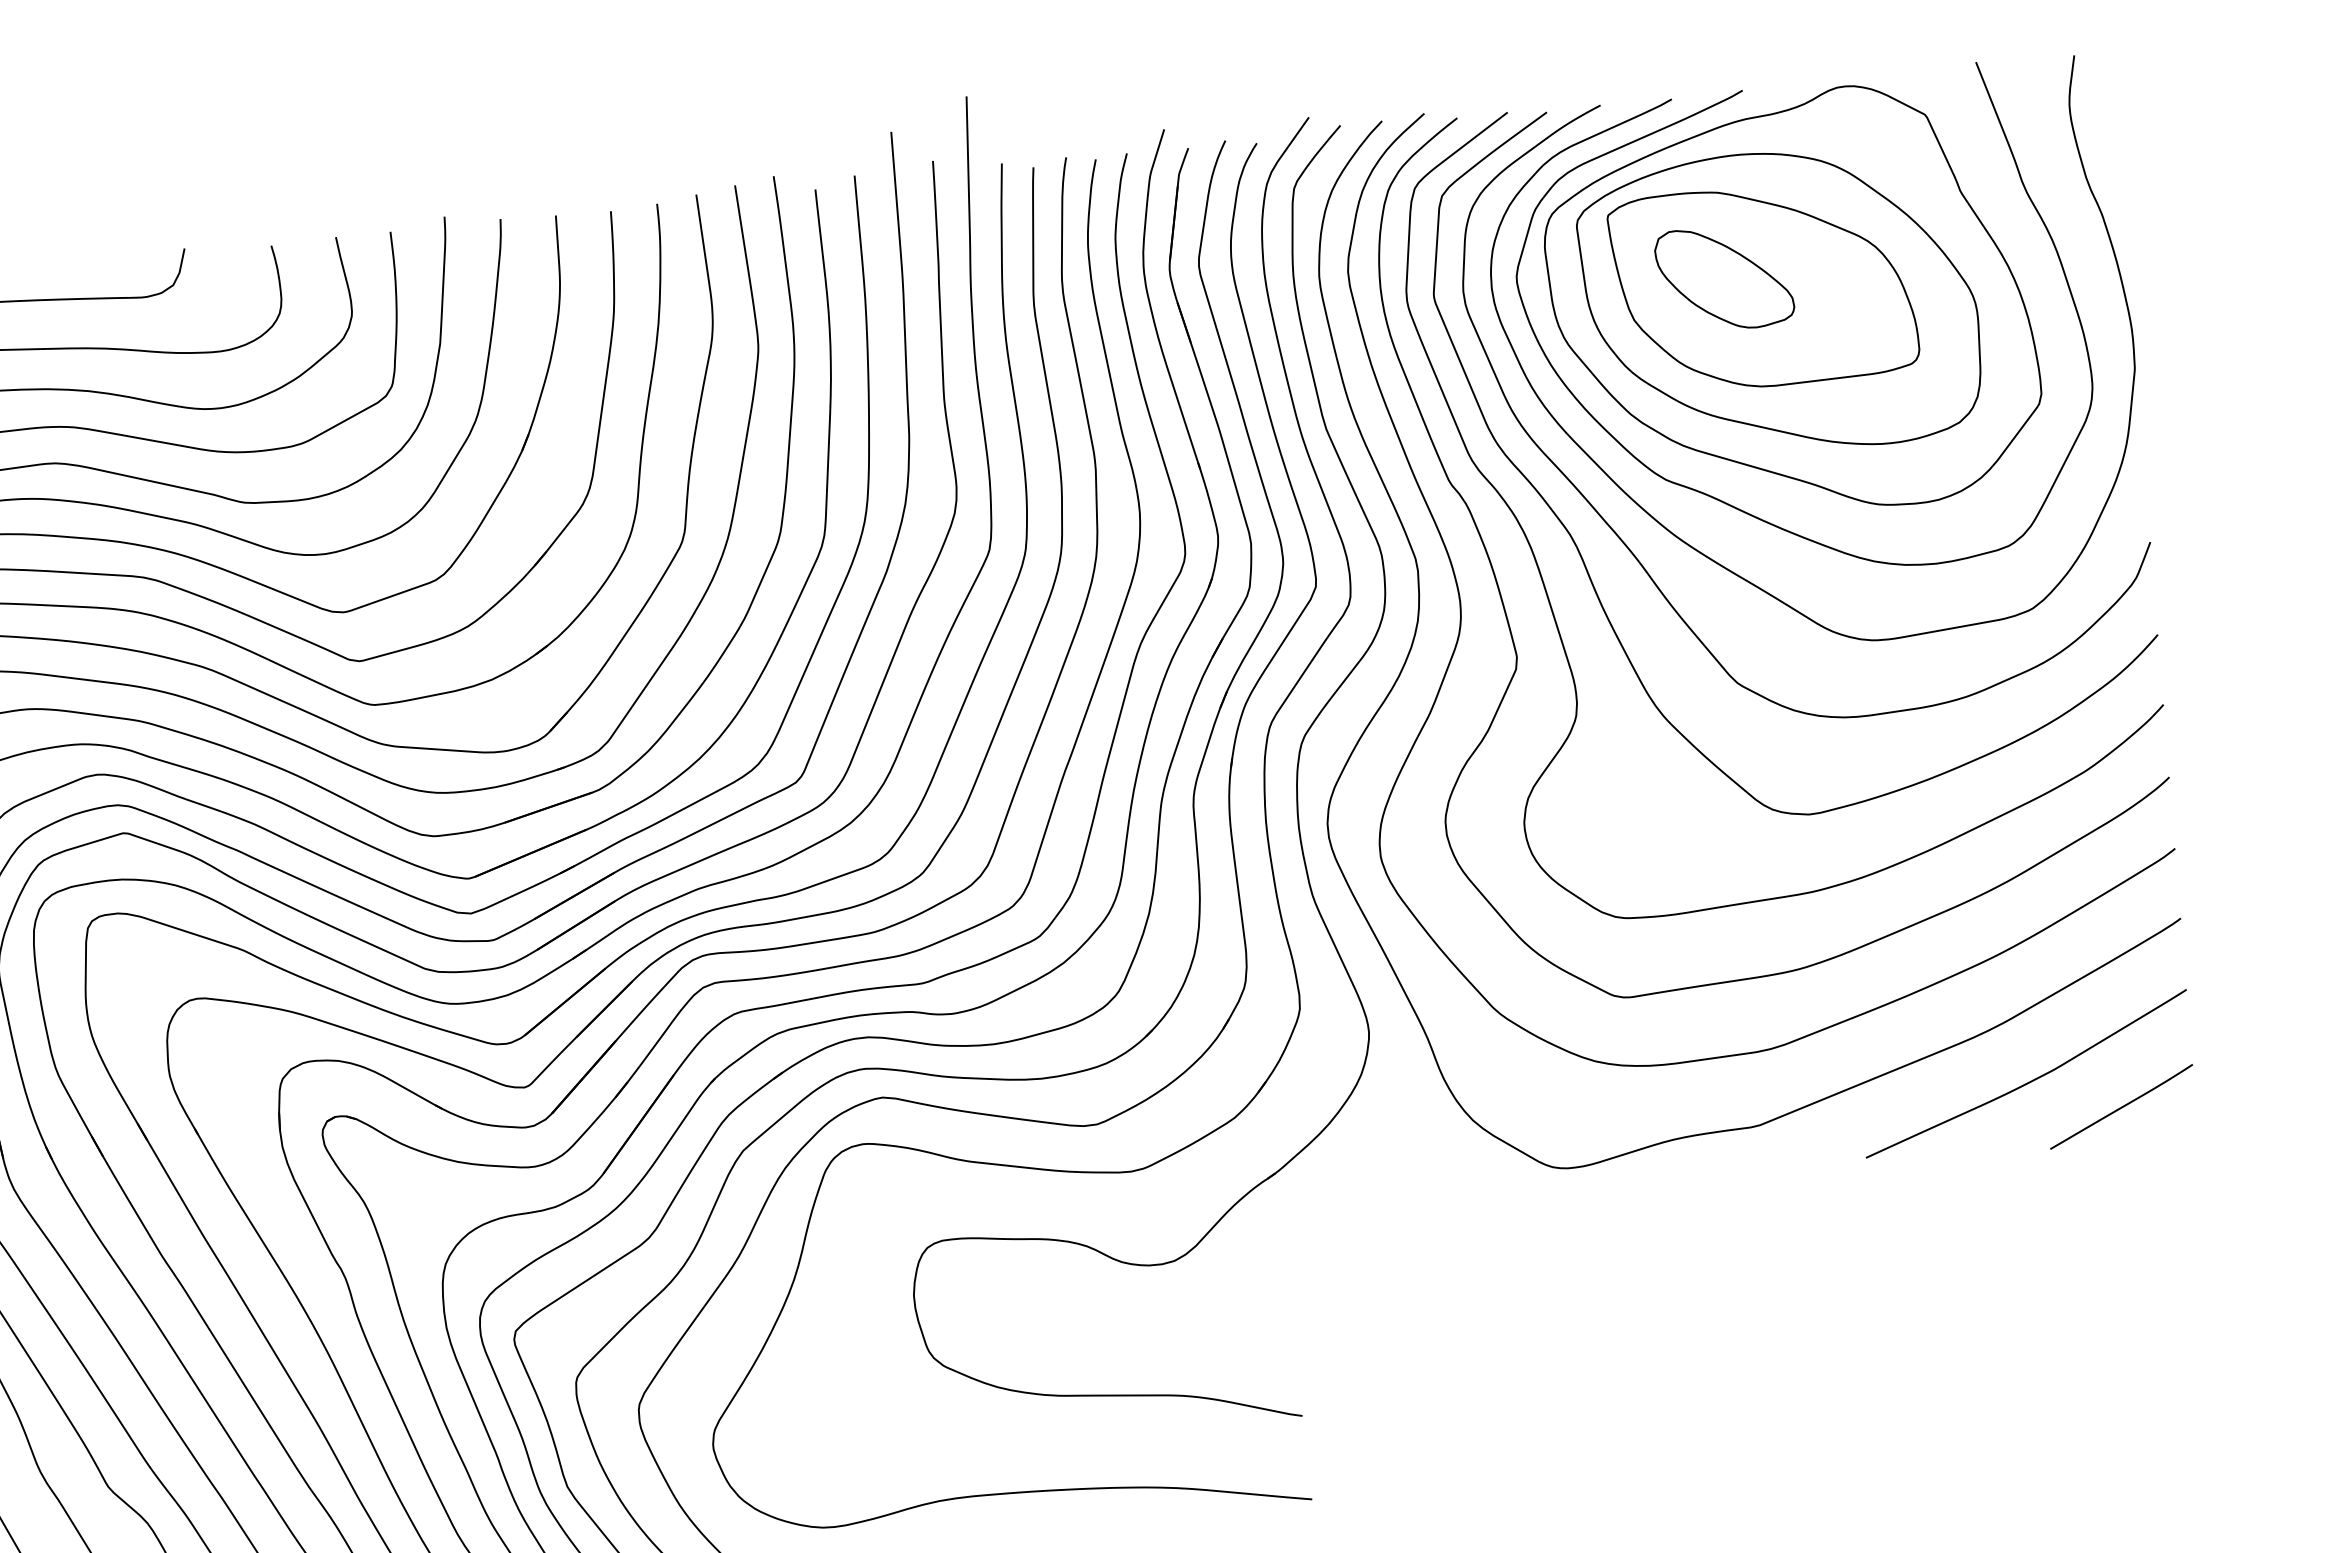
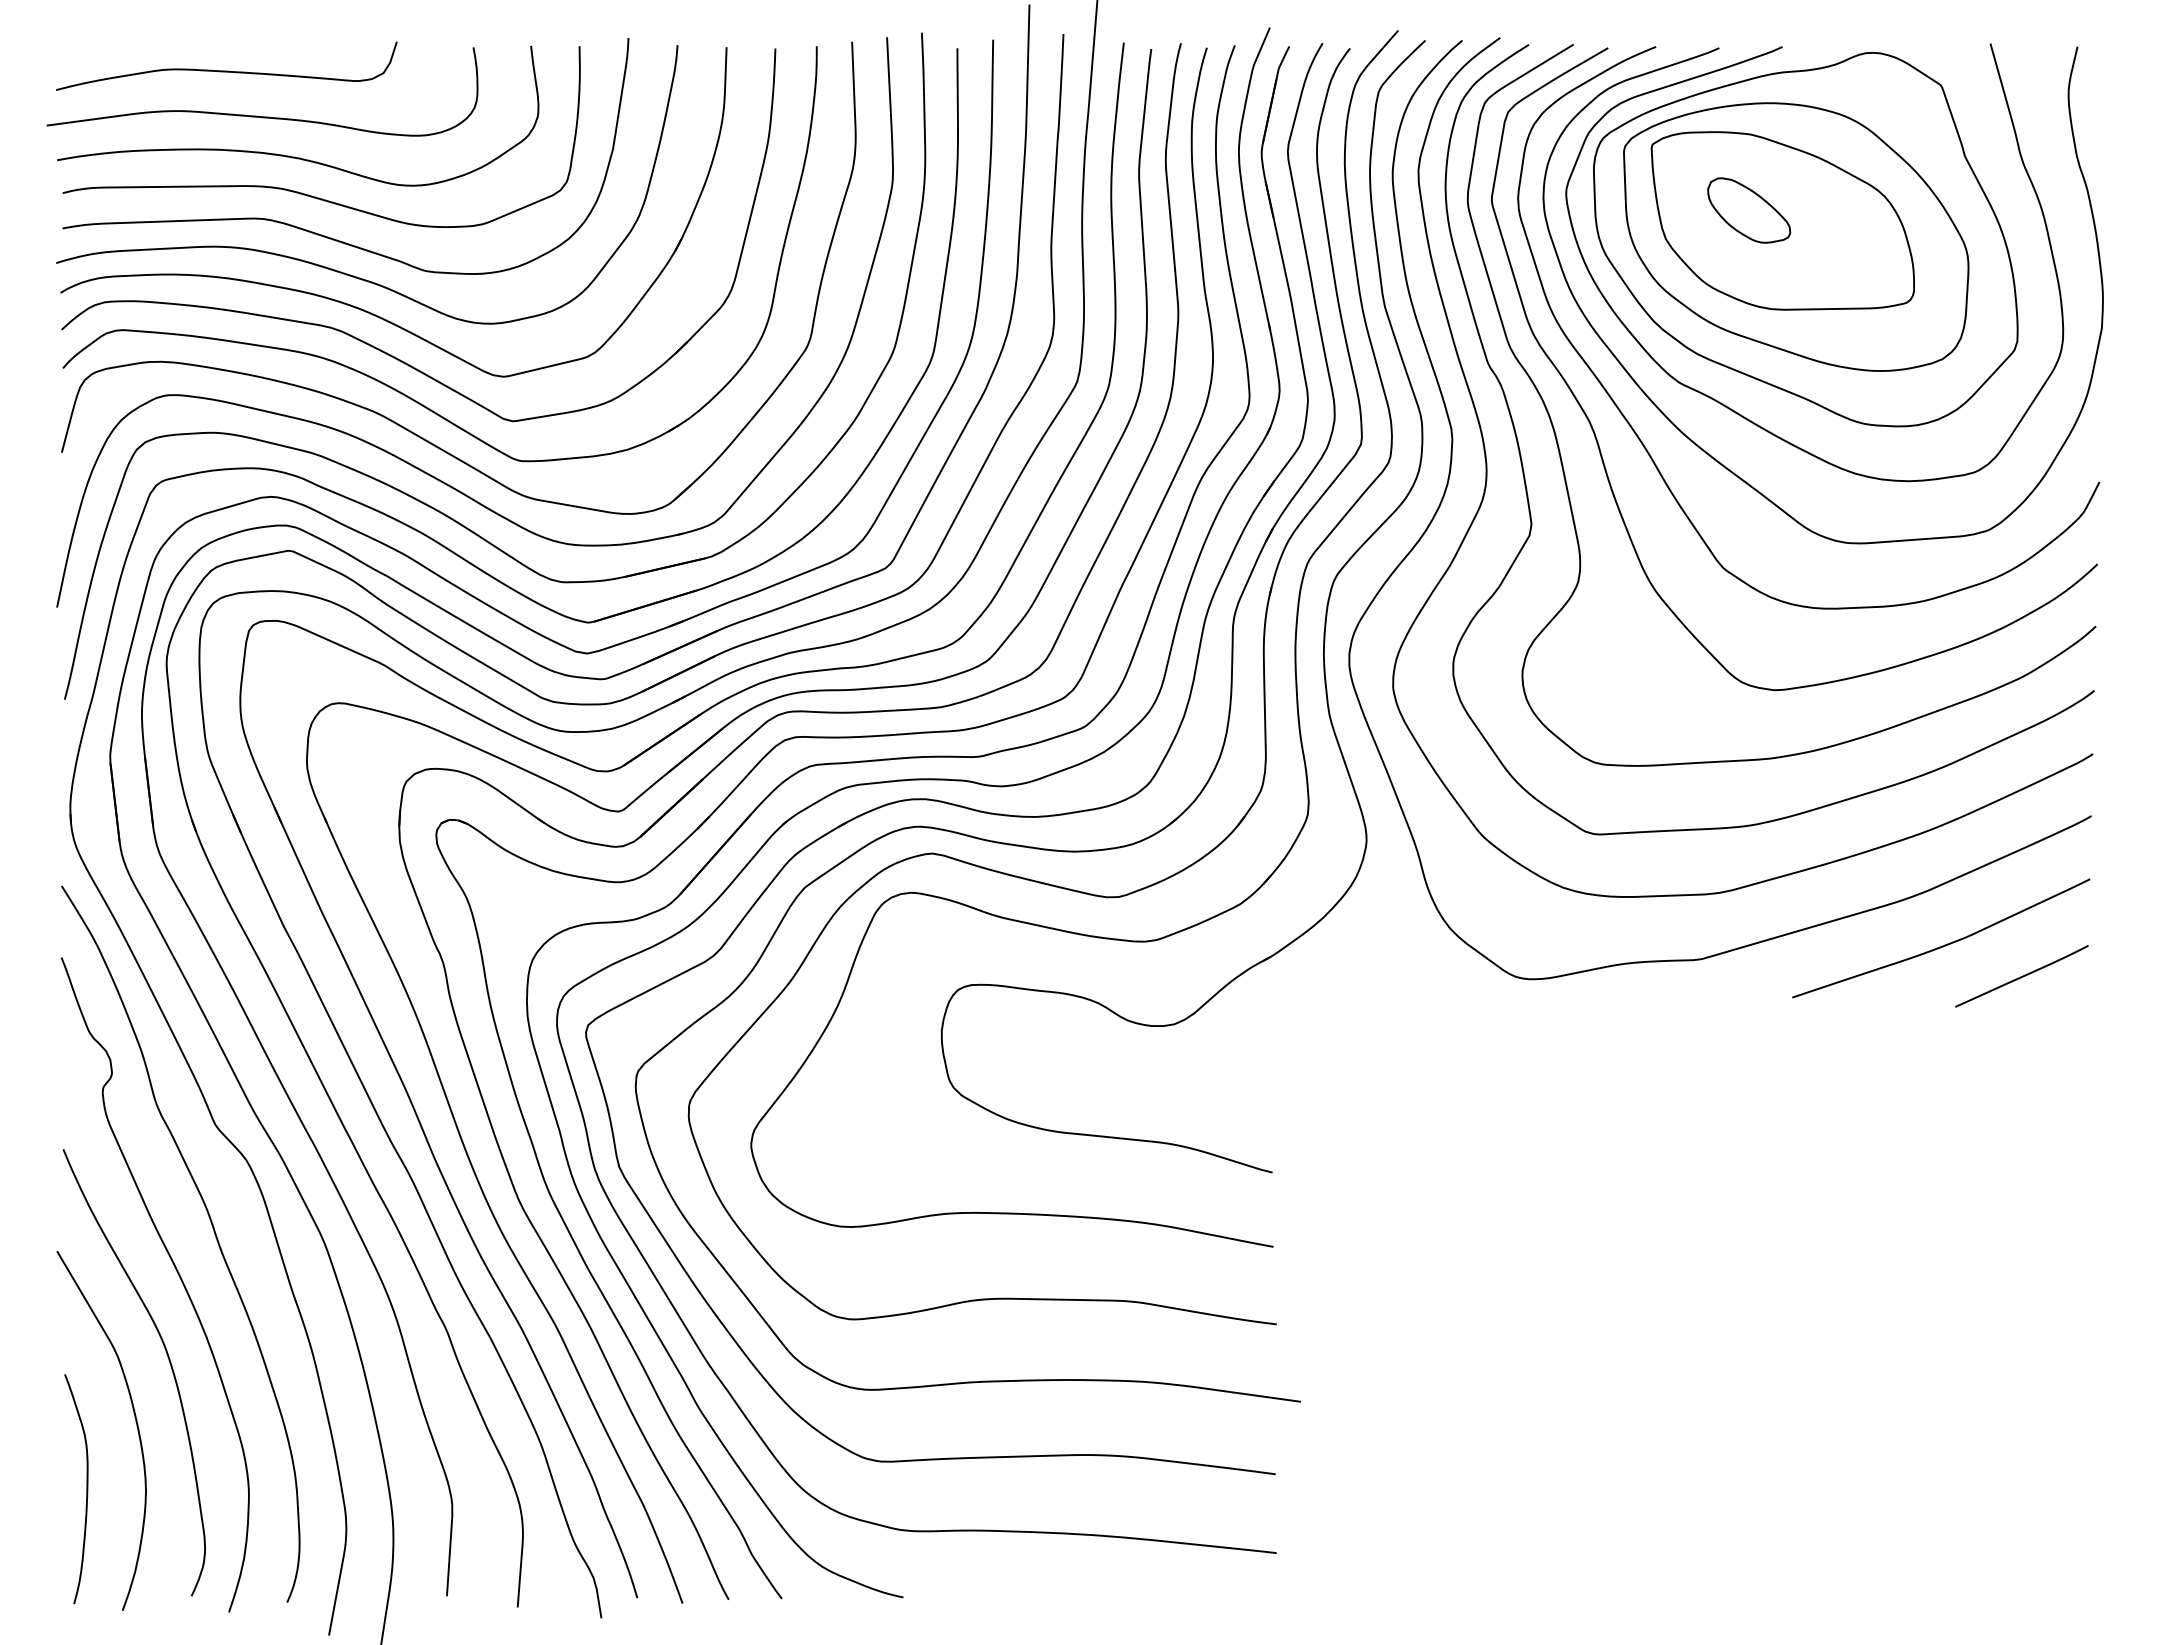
part: (1723, 278) -> (1748, 210), size x0.7

